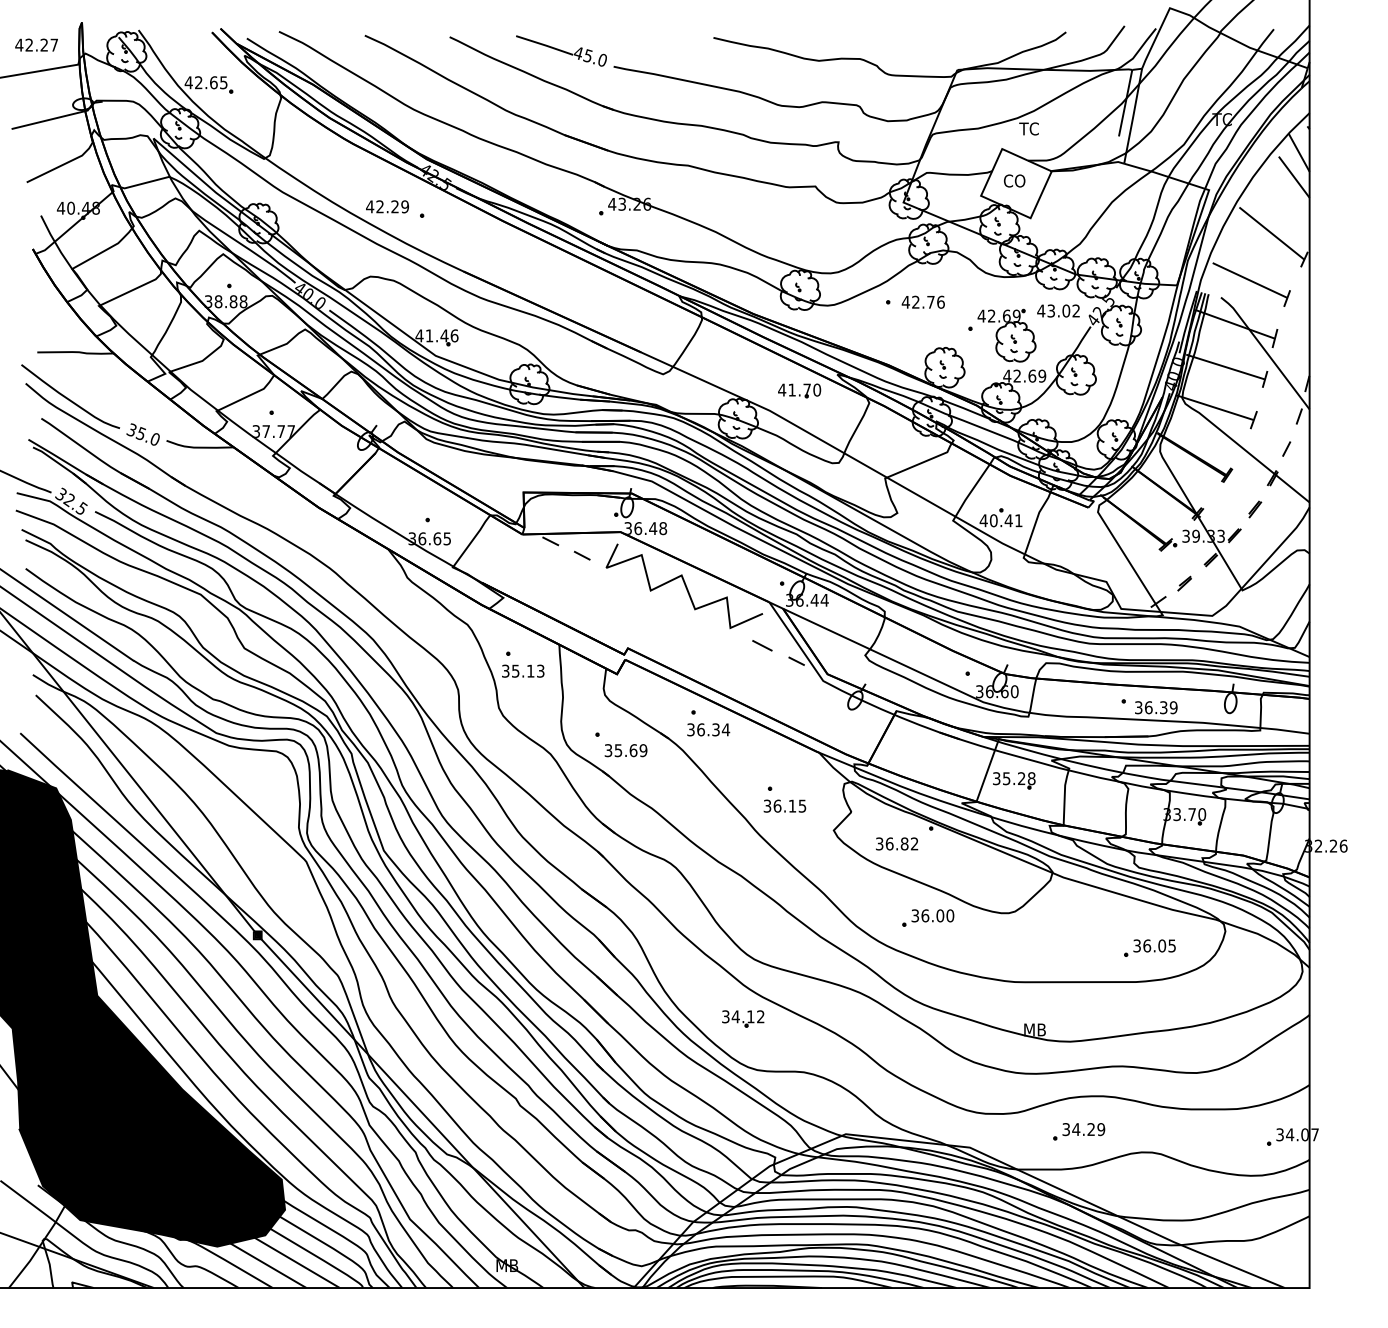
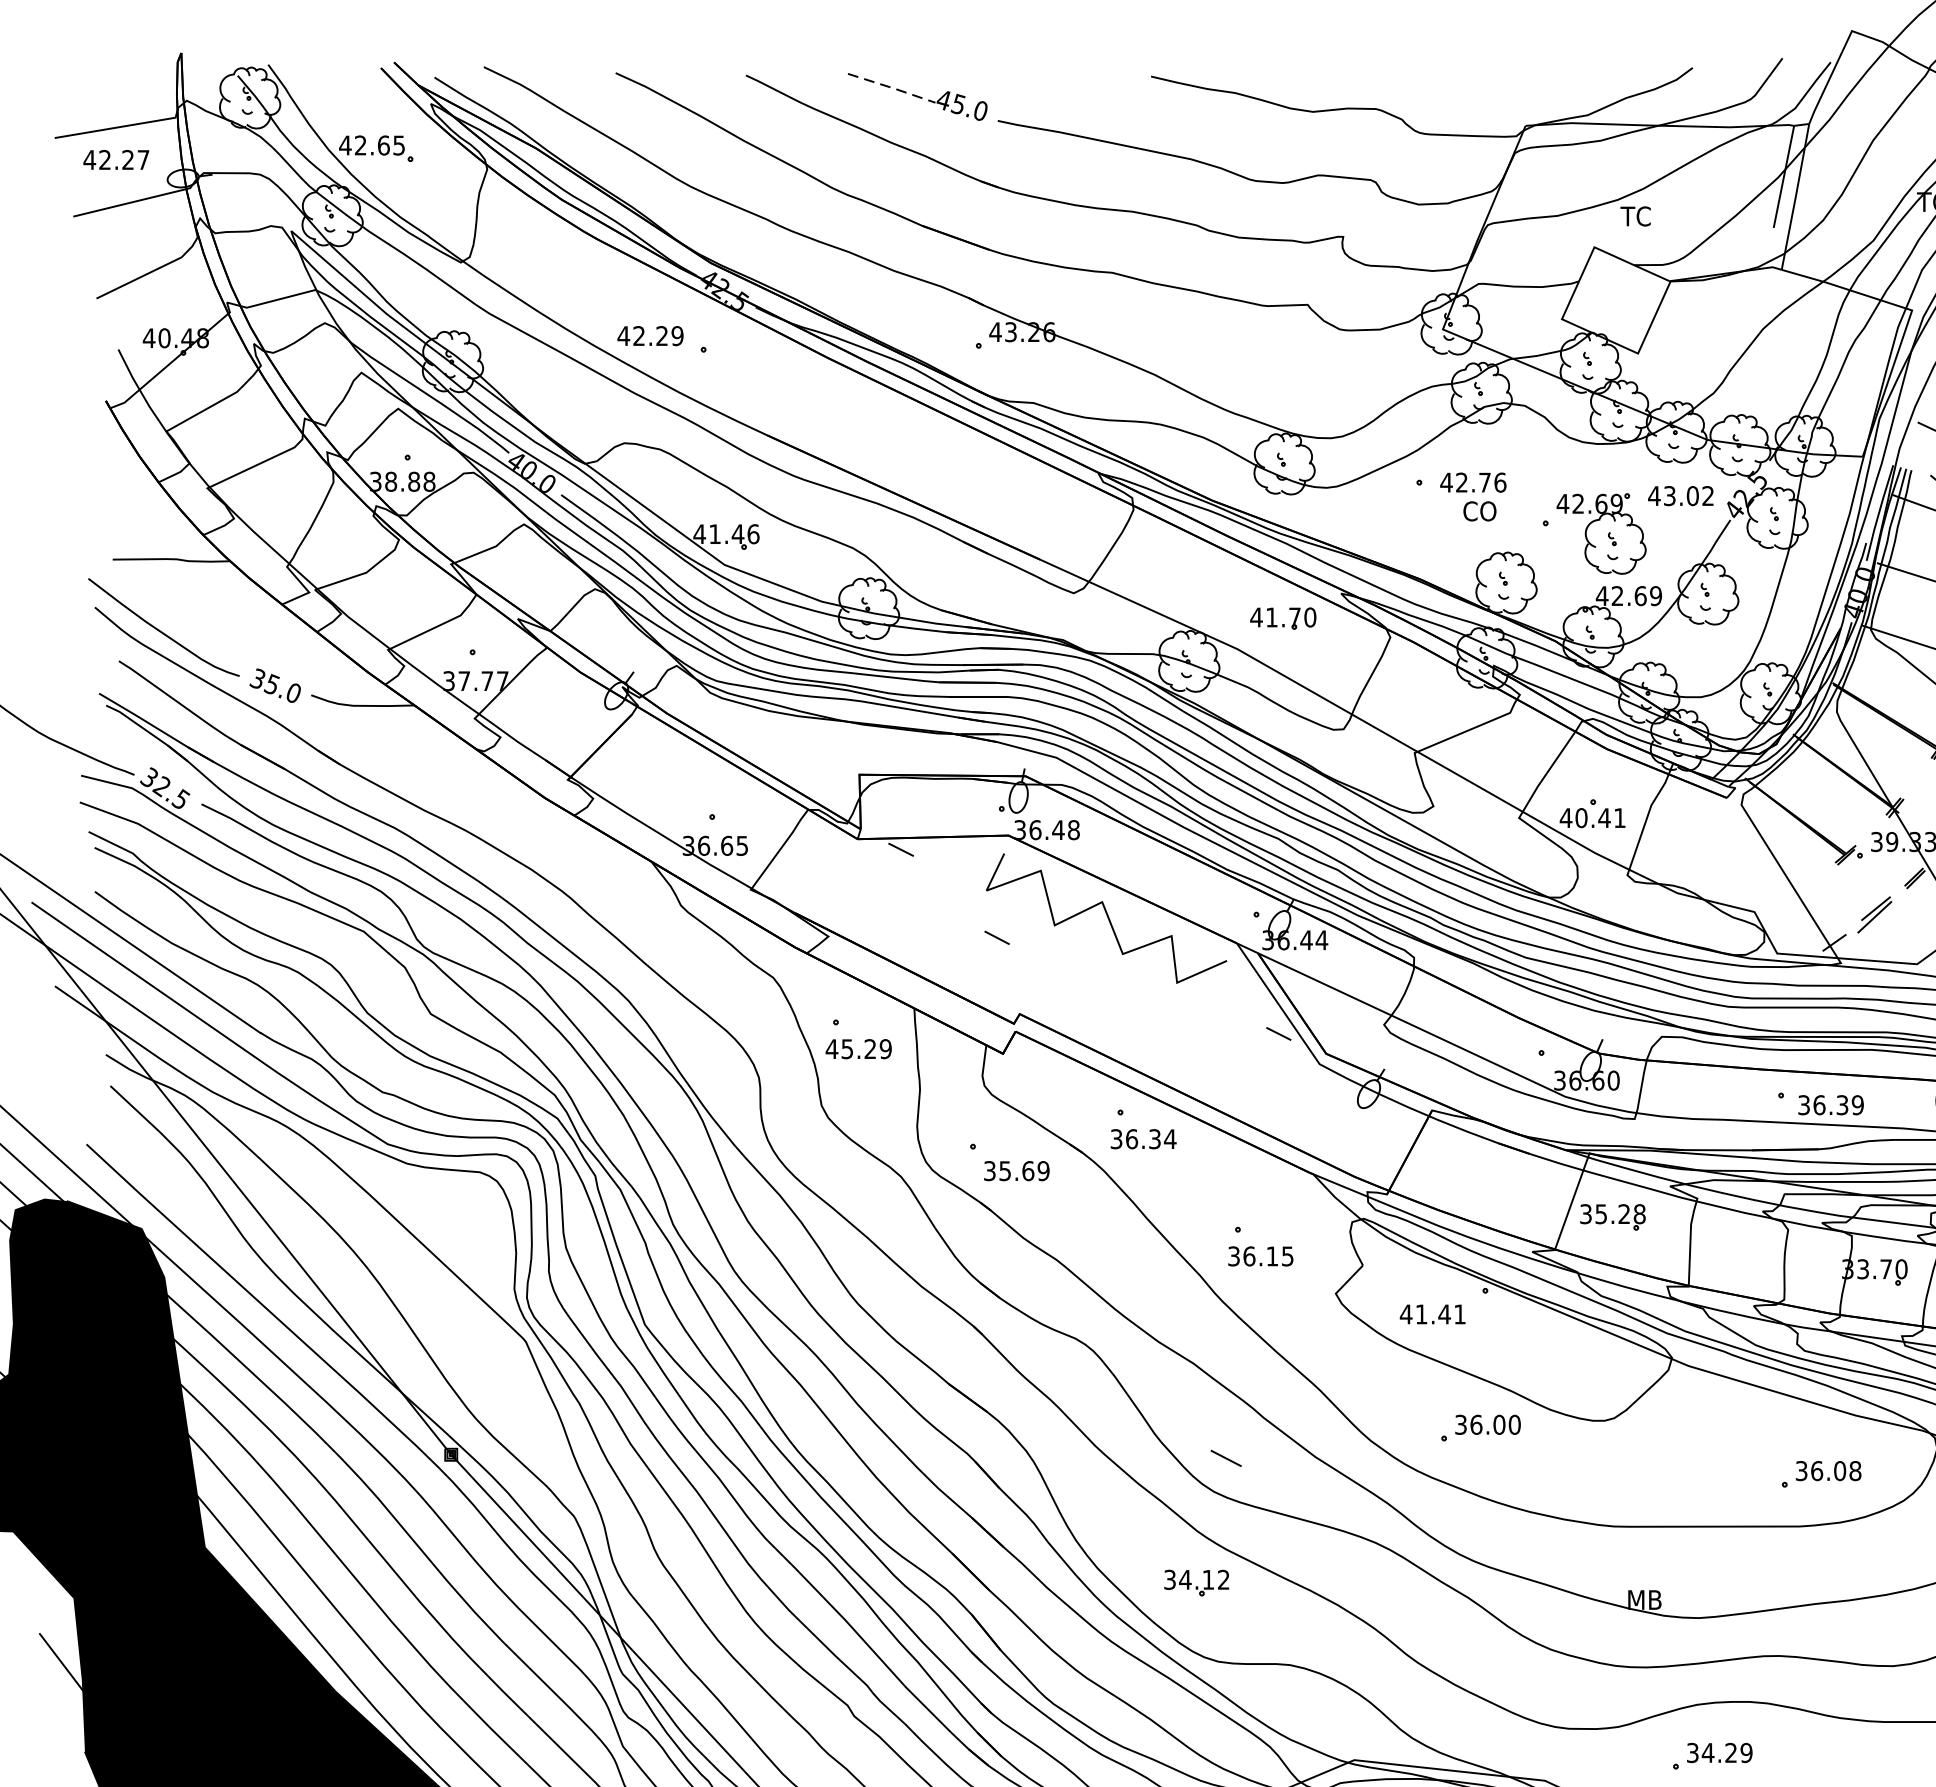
text: (36, 44) -> (116, 158), moved
line: (545, 45) -> (893, 88), solid -> dashed
text: (1014, 180) -> (1479, 510), moved
line: (581, 555) -> (995, 937), moved
part: (1184, 583) -> (1874, 914), size x1.6
line: (762, 645) -> (1226, 1458), moved
text: (522, 670) -> (857, 1048), 35.13 -> 45.29
text: (896, 843) -> (1432, 1313), 36.82 -> 41.41
text: (1172, 945) -> (1855, 1470), 36.05 -> 36.08

